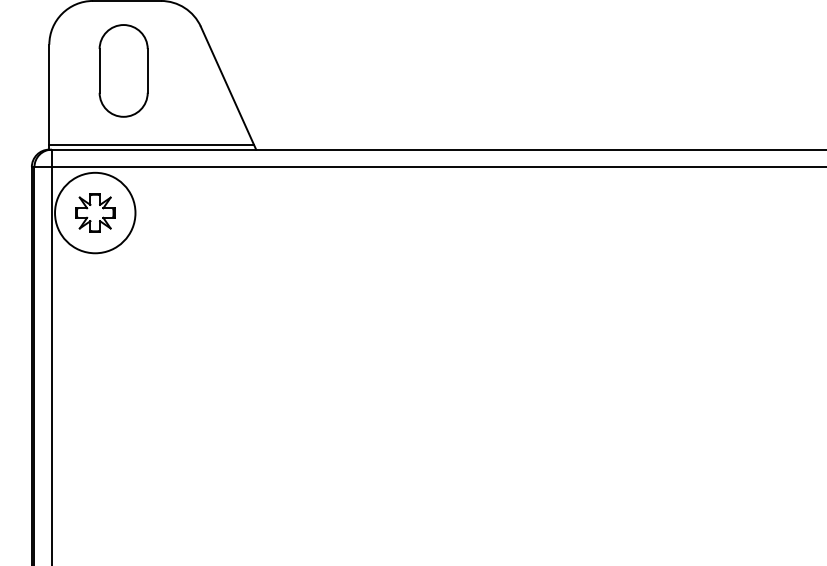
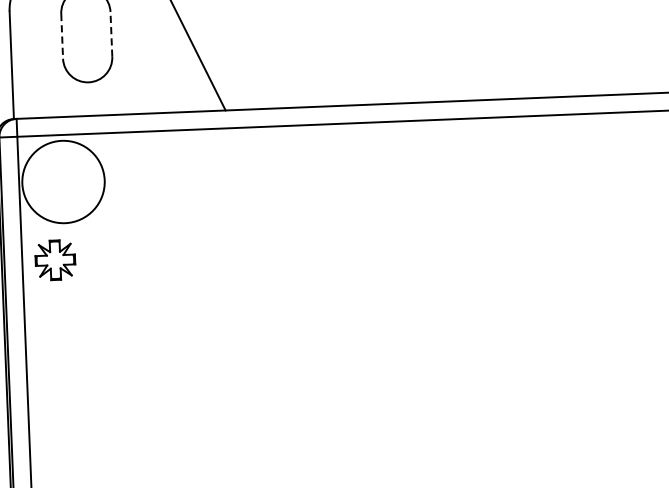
line: (99, 70) -> (62, 35), solid -> dashed
line: (147, 70) -> (111, 33), solid -> dashed
line: (151, 145) -> (118, 110), removed
part: (95, 212) -> (55, 259), moved

